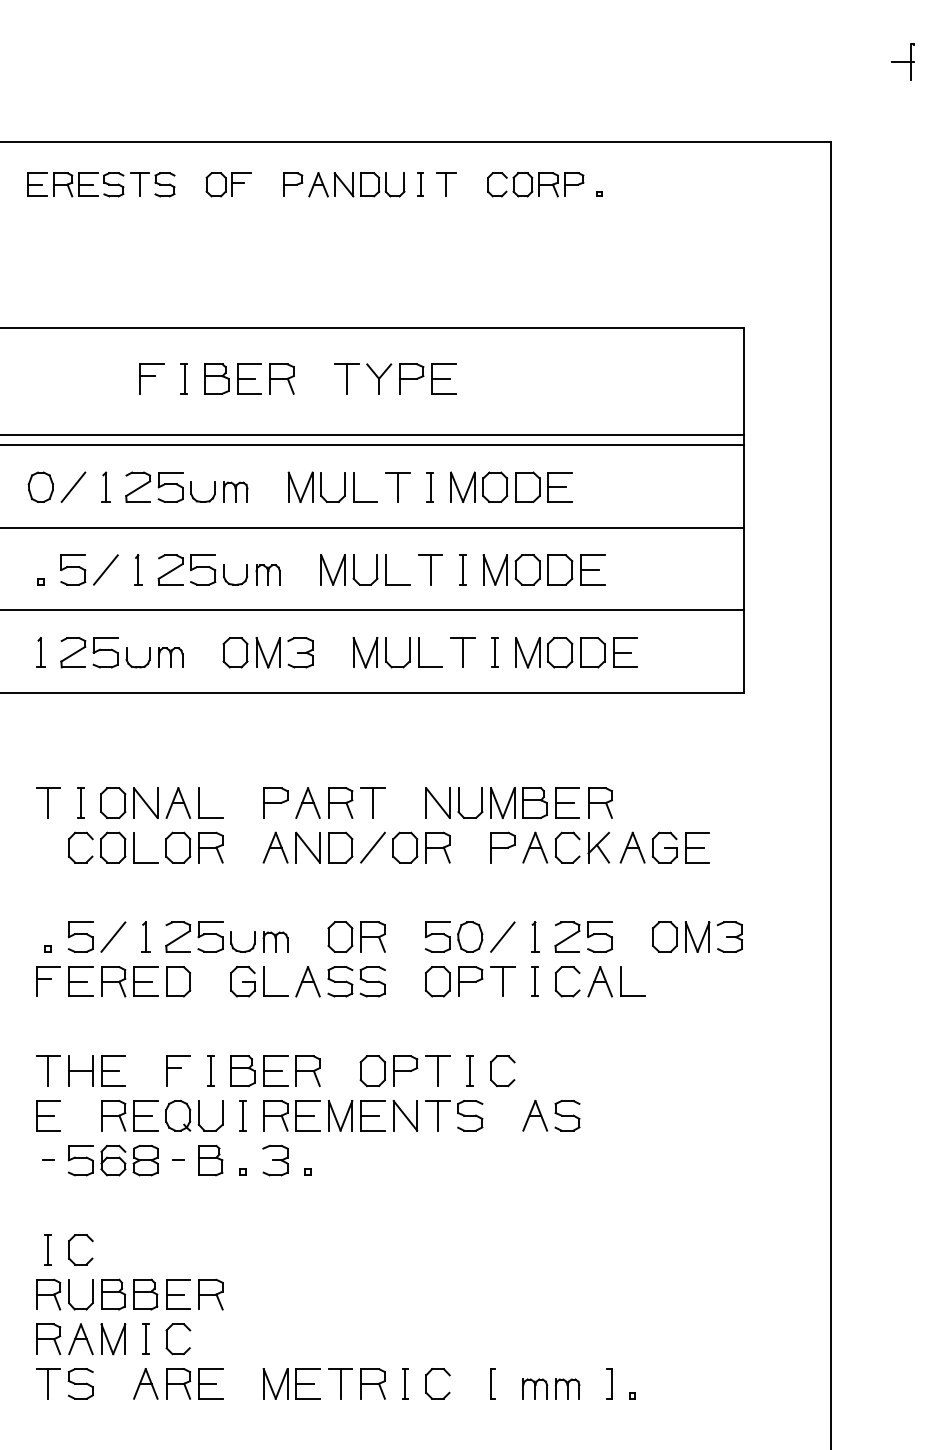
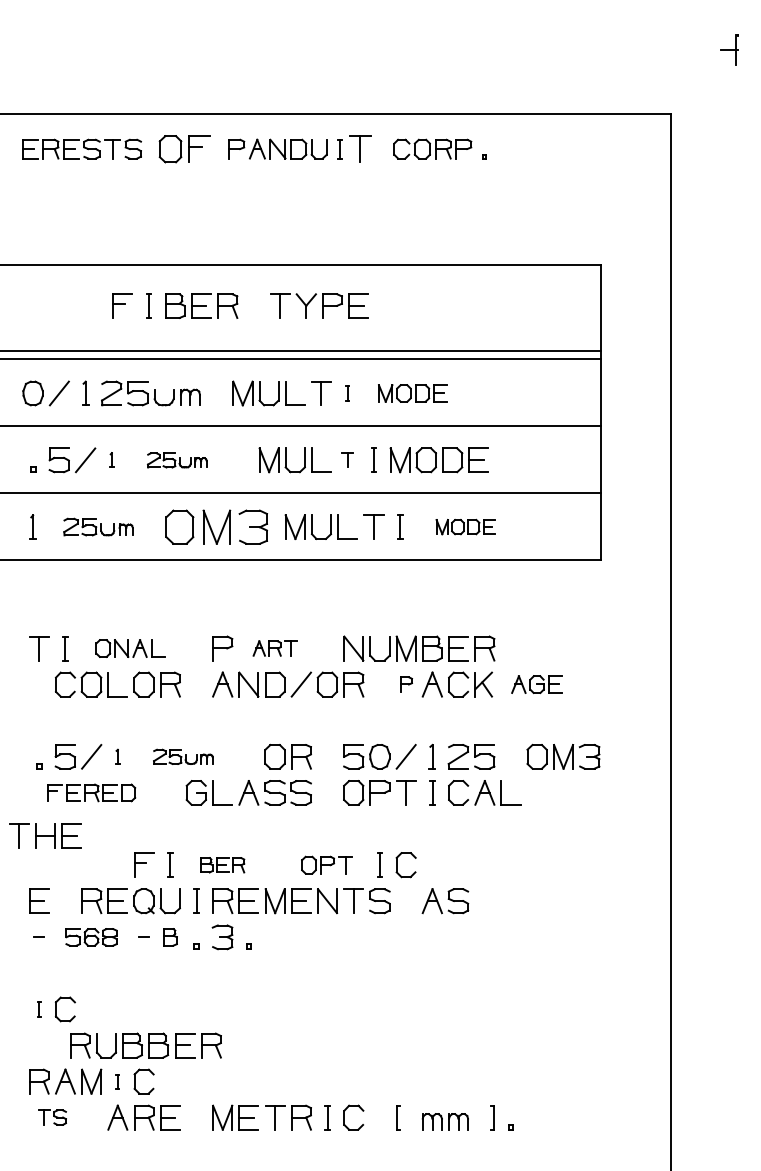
part: (228, 183) -> (184, 148), size x1.4
part: (446, 185) -> (360, 149), size x1.4
part: (430, 487) -> (347, 393), size x0.6
part: (510, 487) -> (412, 393), size x0.7
part: (137, 568) -> (111, 459), size x0.6
part: (430, 568) -> (347, 459), size x0.6
part: (219, 570) -> (177, 460), size x0.6
part: (121, 651) -> (98, 526), size x0.7
part: (267, 651) -> (216, 526), size x1.4
part: (576, 651) -> (465, 526), size x0.6
part: (161, 803) -> (130, 648), size x0.7
part: (339, 803) -> (274, 648), size x0.6
part: (503, 847) -> (406, 684), size x0.6
part: (664, 847) -> (536, 684), size x0.7
part: (145, 936) -> (117, 756), size x0.6
part: (227, 936) -> (183, 756), size x0.6
part: (113, 981) -> (91, 792), size x0.7
part: (80, 1070) -> (45, 835), moved
part: (275, 1071) -> (222, 865), size x0.6
part: (404, 1071) -> (326, 865), size x0.7
part: (113, 1160) -> (91, 937), size x0.7
part: (210, 1160) -> (170, 937), size x0.7
part: (48, 1249) -> (39, 1009), size x0.6
part: (129, 1294) -> (145, 1045), moved
part: (145, 1339) -> (117, 1081), size x0.6
part: (64, 1383) -> (52, 1117), size x0.6

